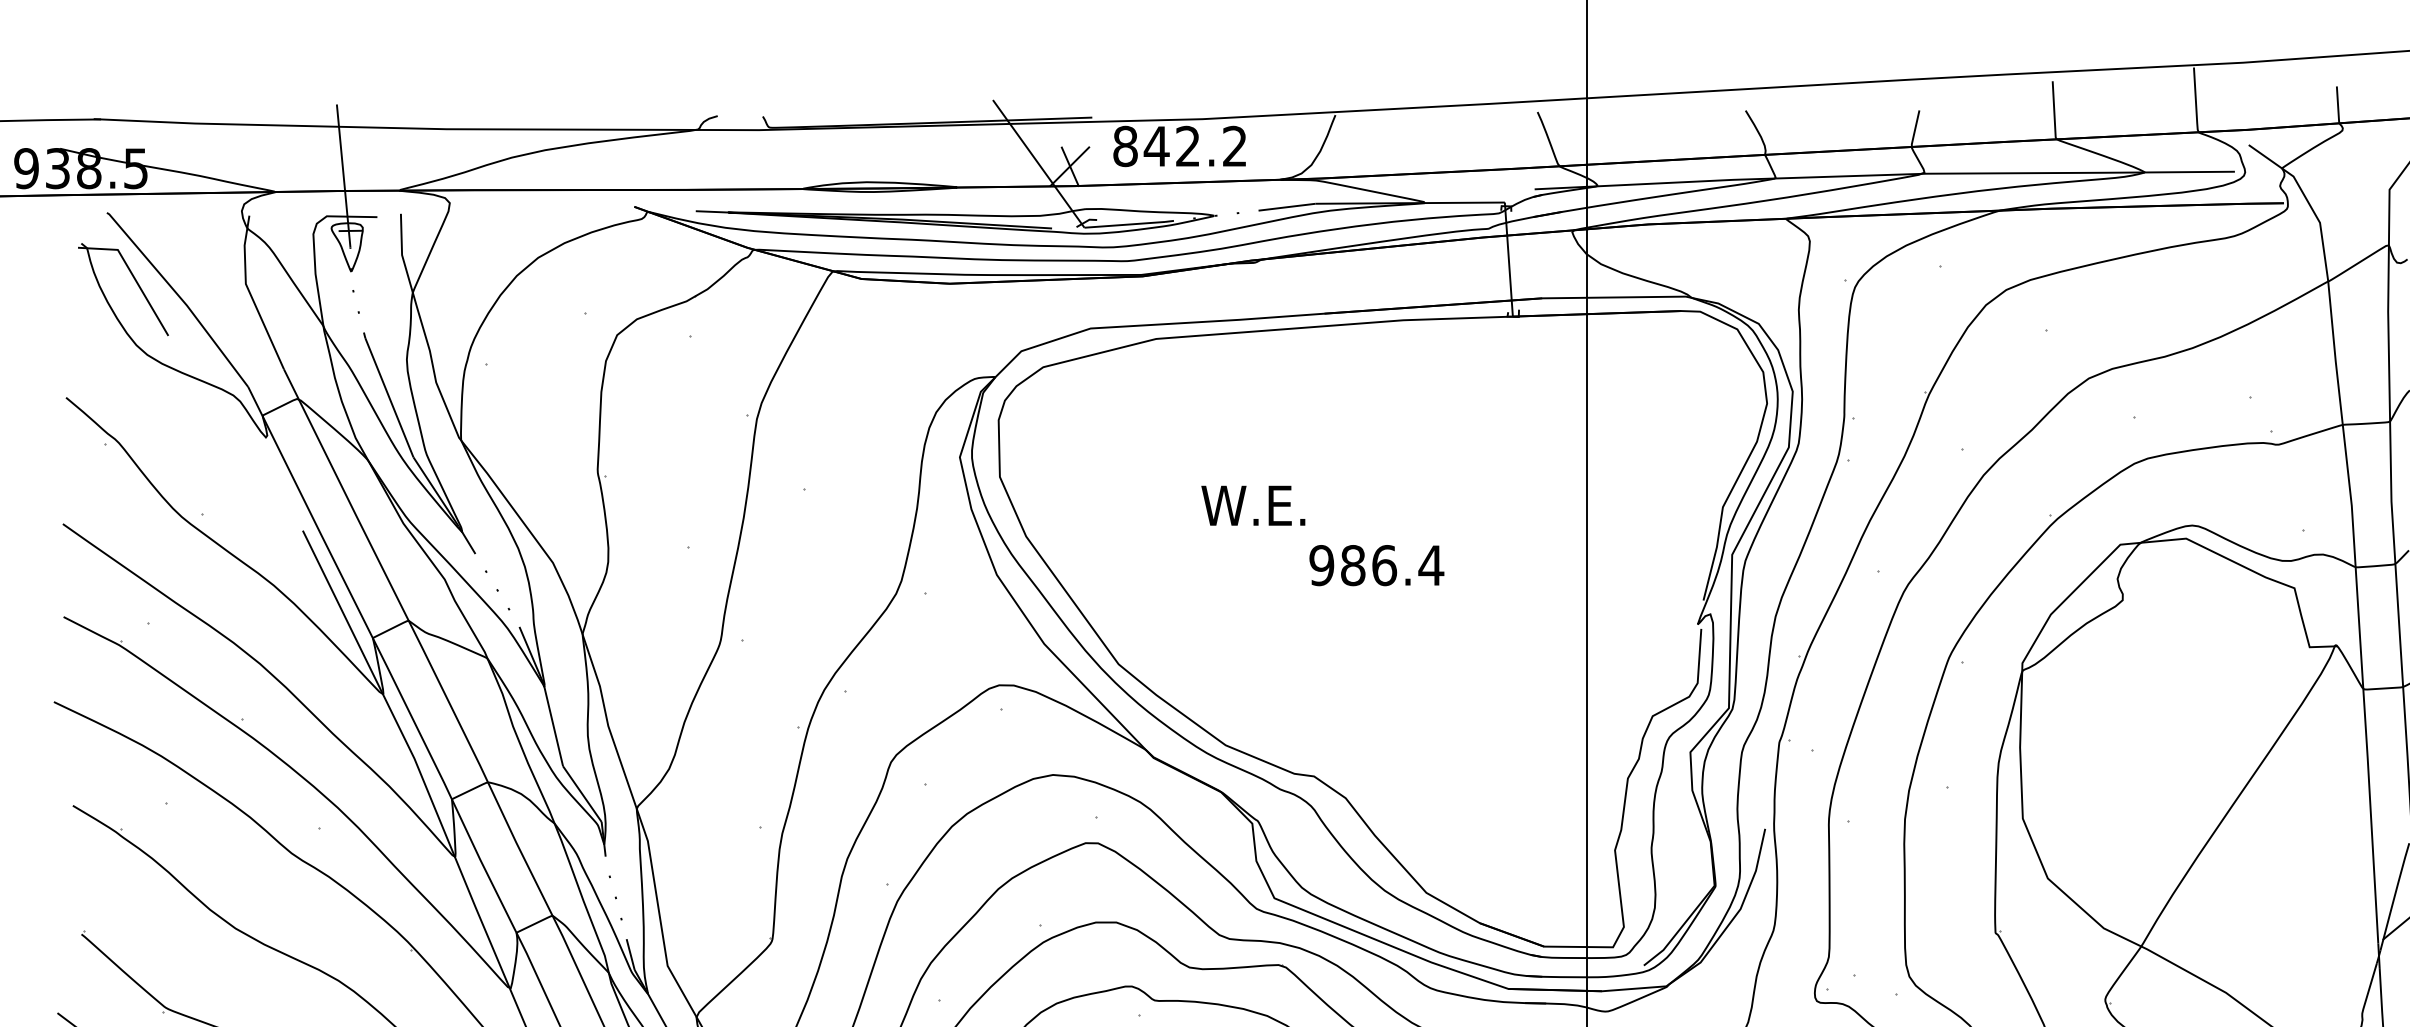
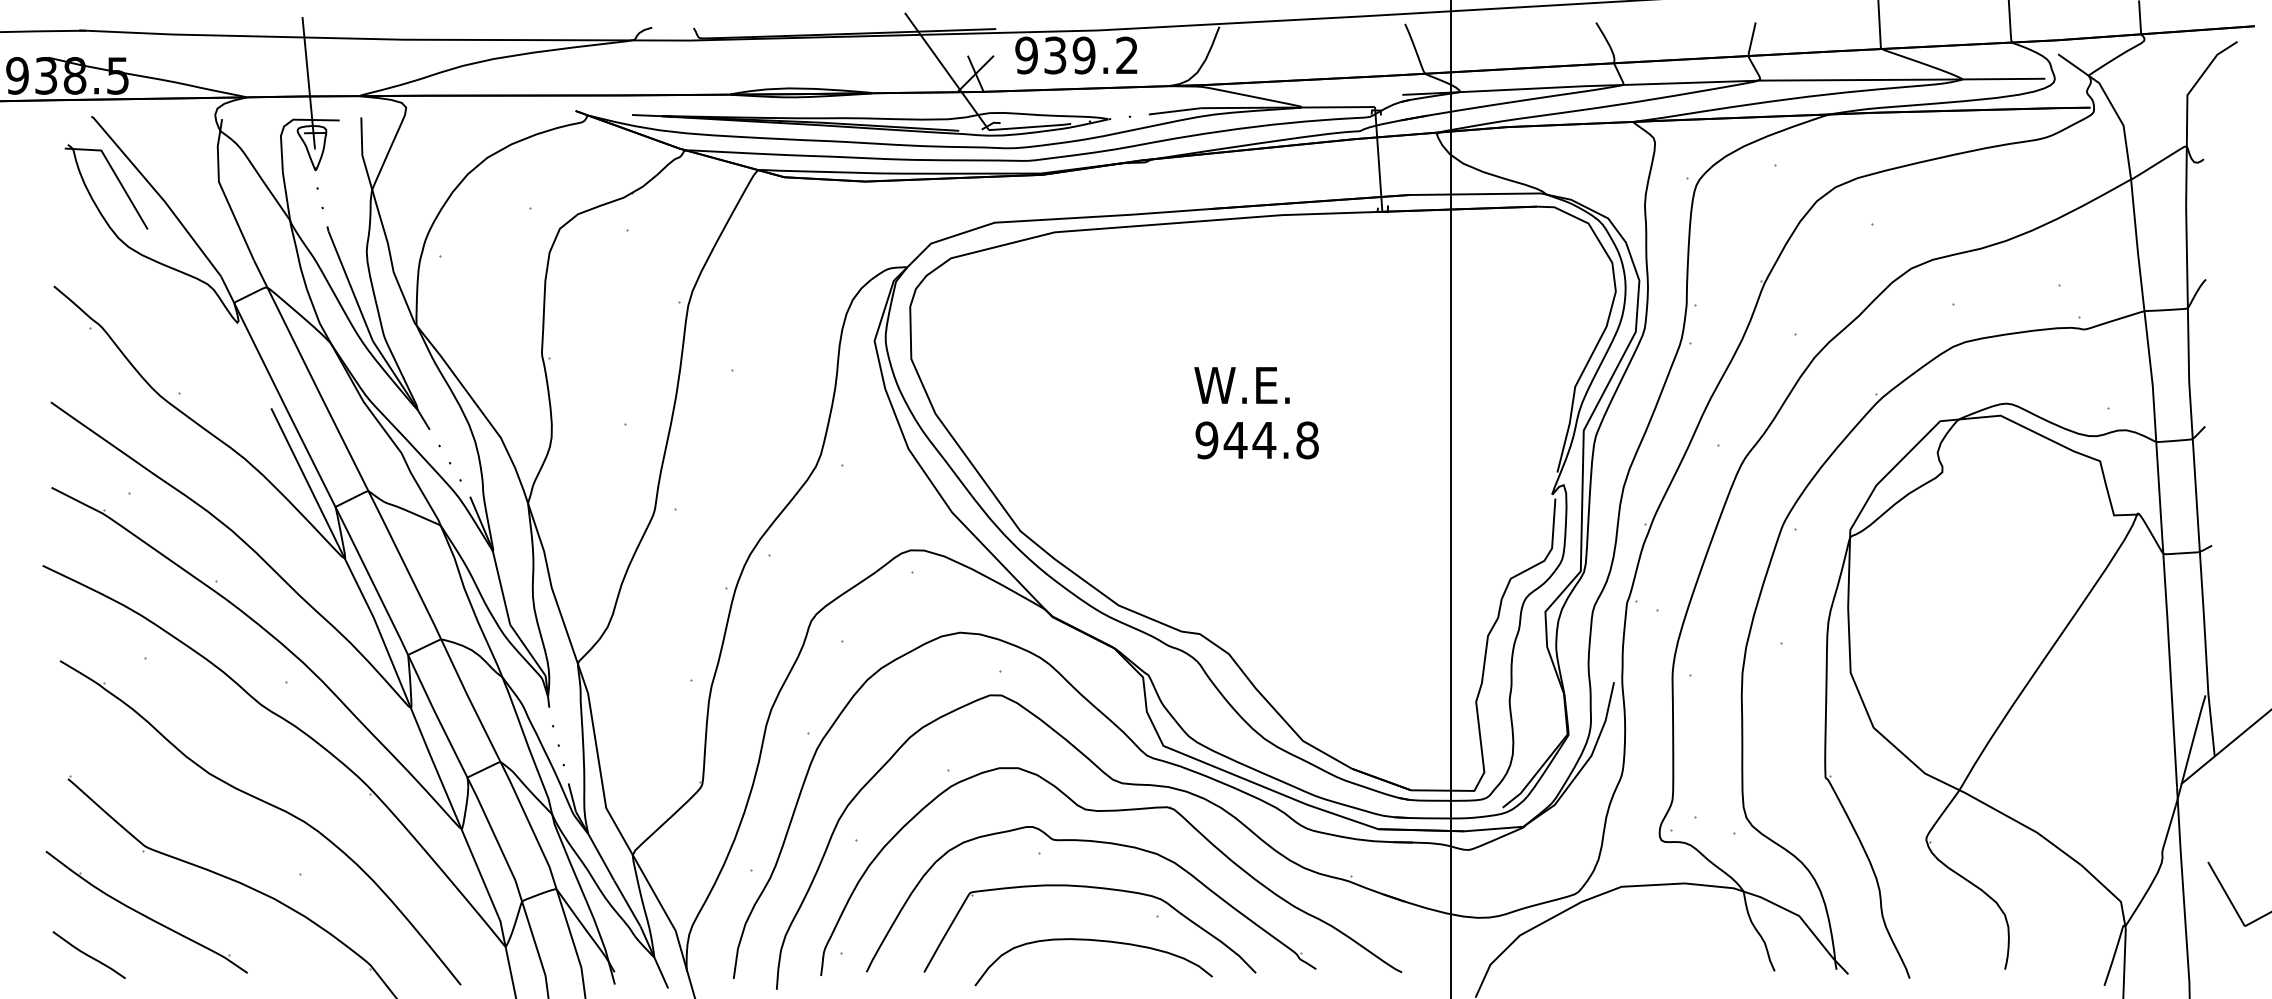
text: (1156, 146) -> (1055, 55), 842.2 -> 939.2
text: (1252, 505) -> (1241, 385), moved
text: (1392, 565) -> (1271, 440), 986.4 -> 944.8

